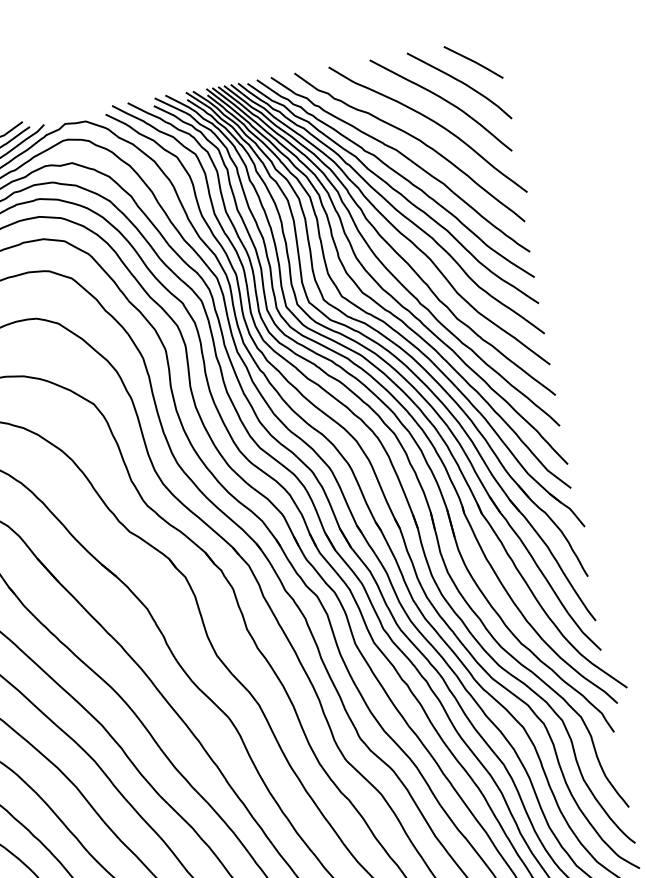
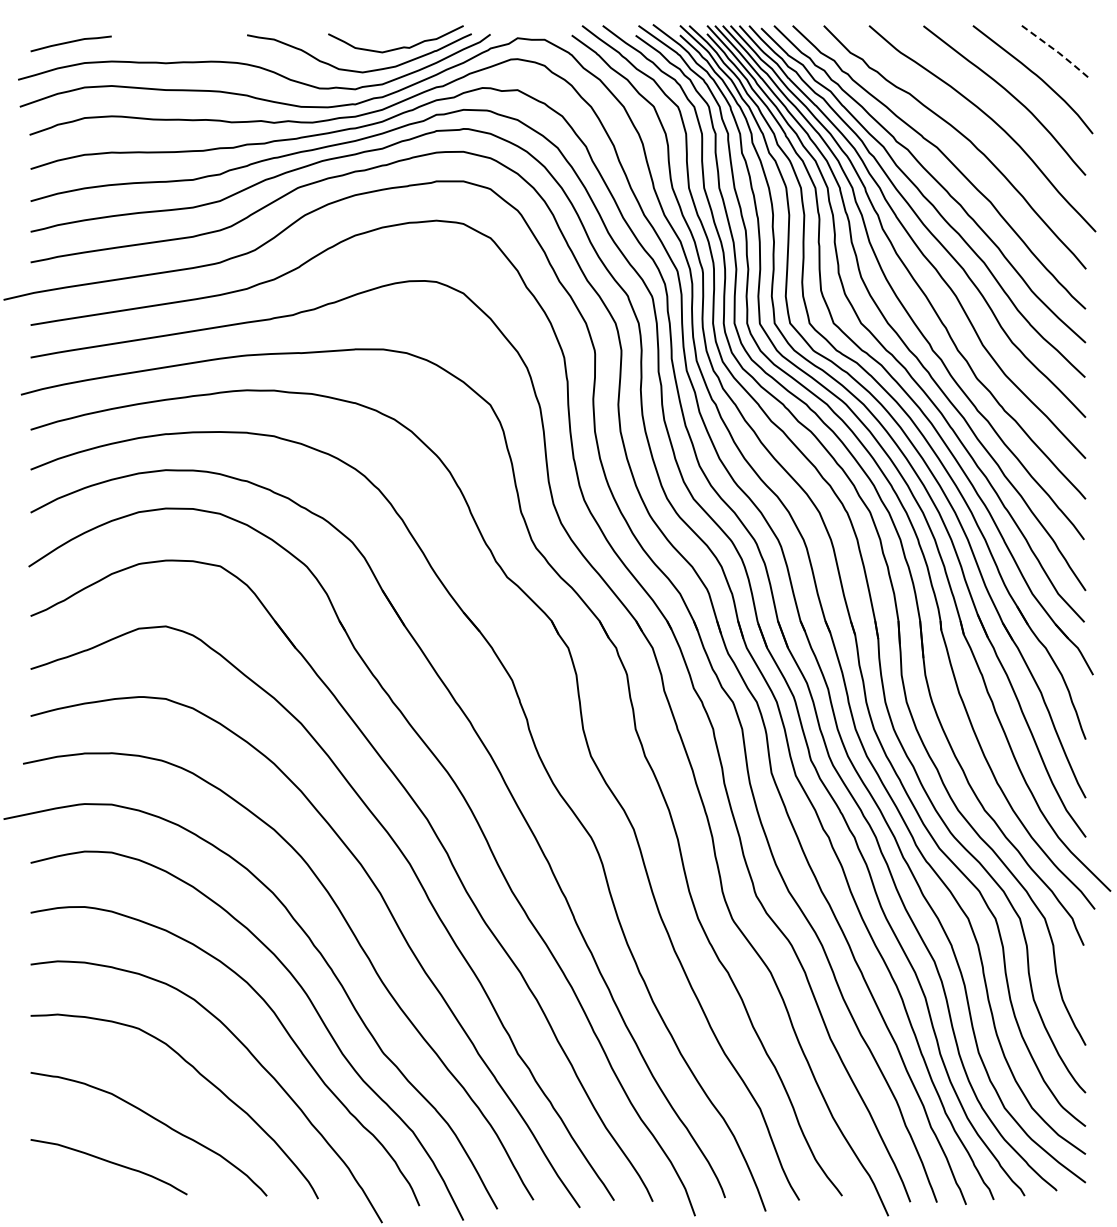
line: (475, 62) -> (1058, 52), solid -> dashed

